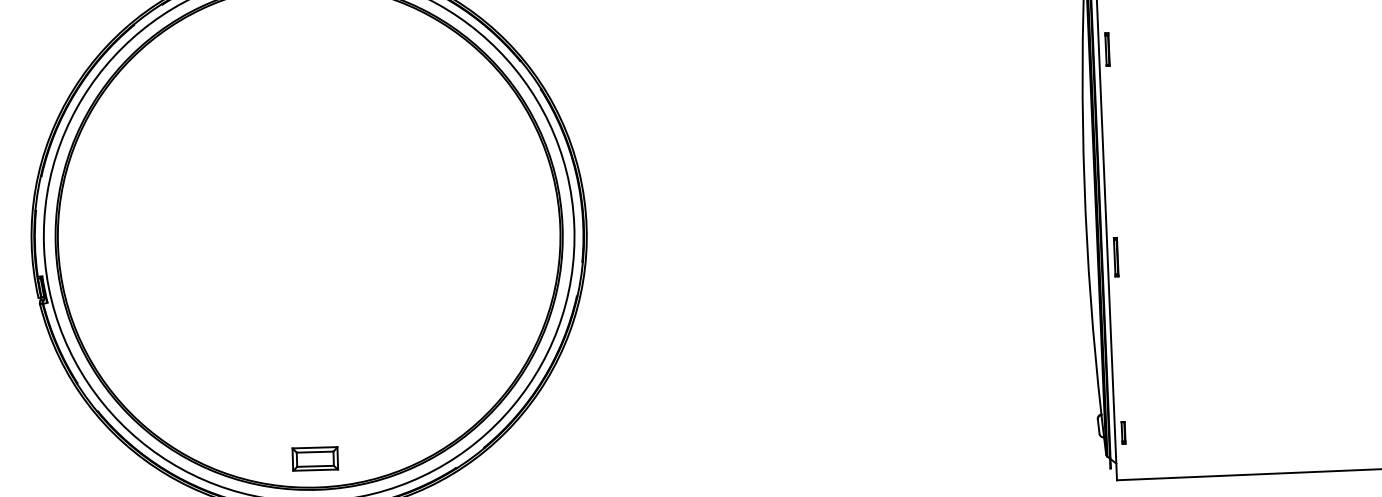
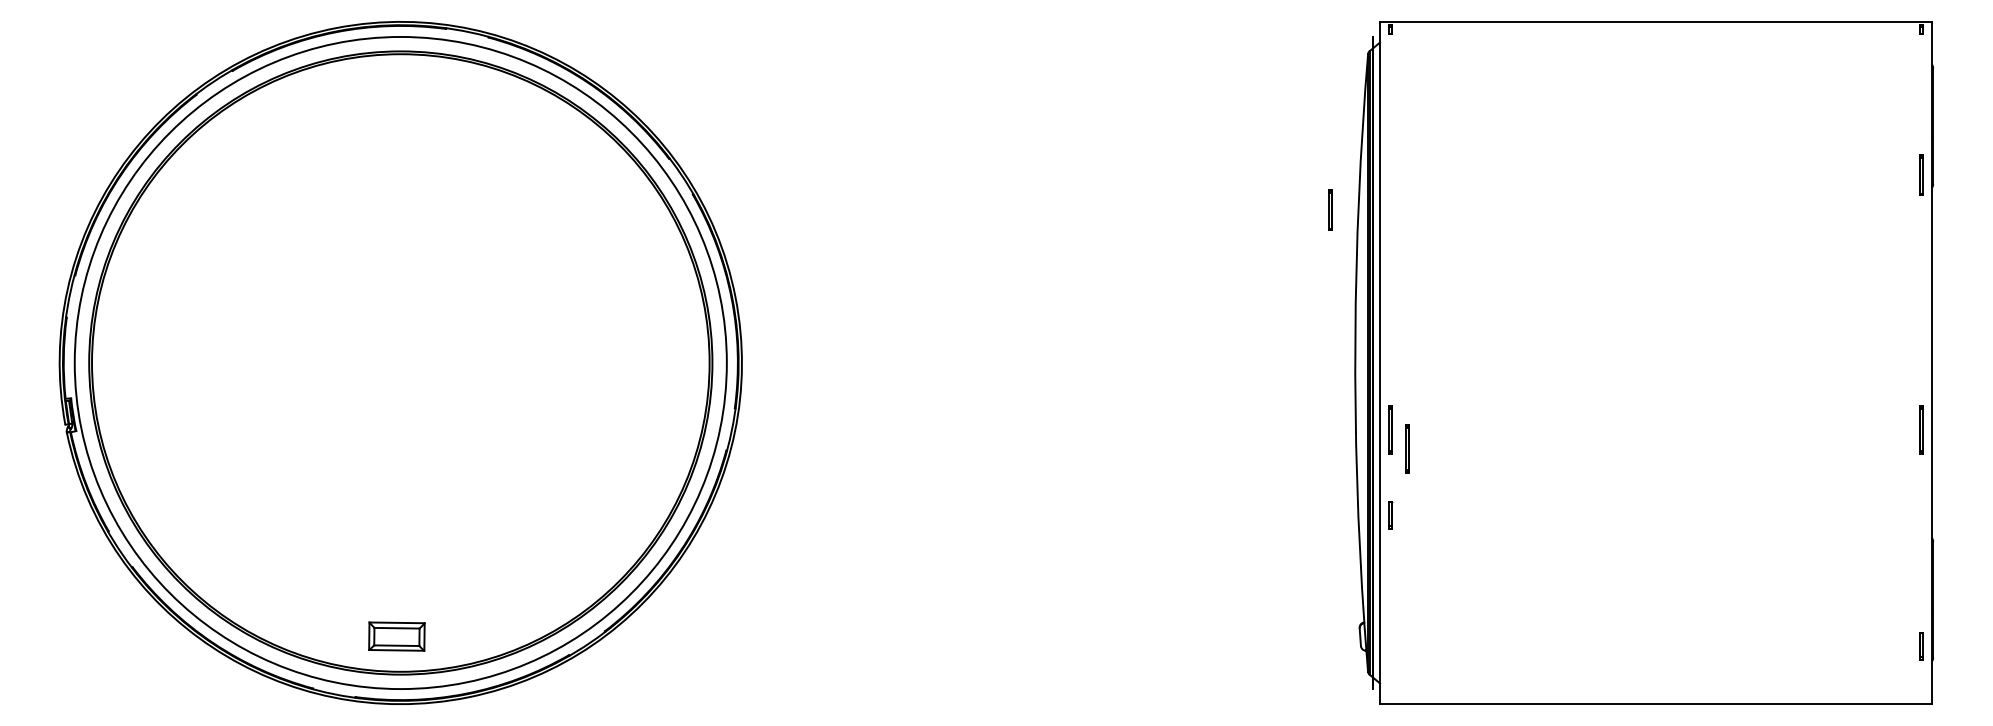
line: (1106, 49) -> (1329, 209), moved
line: (1129, 271) -> (1406, 448), added
part: (1123, 433) -> (1390, 515), moved

